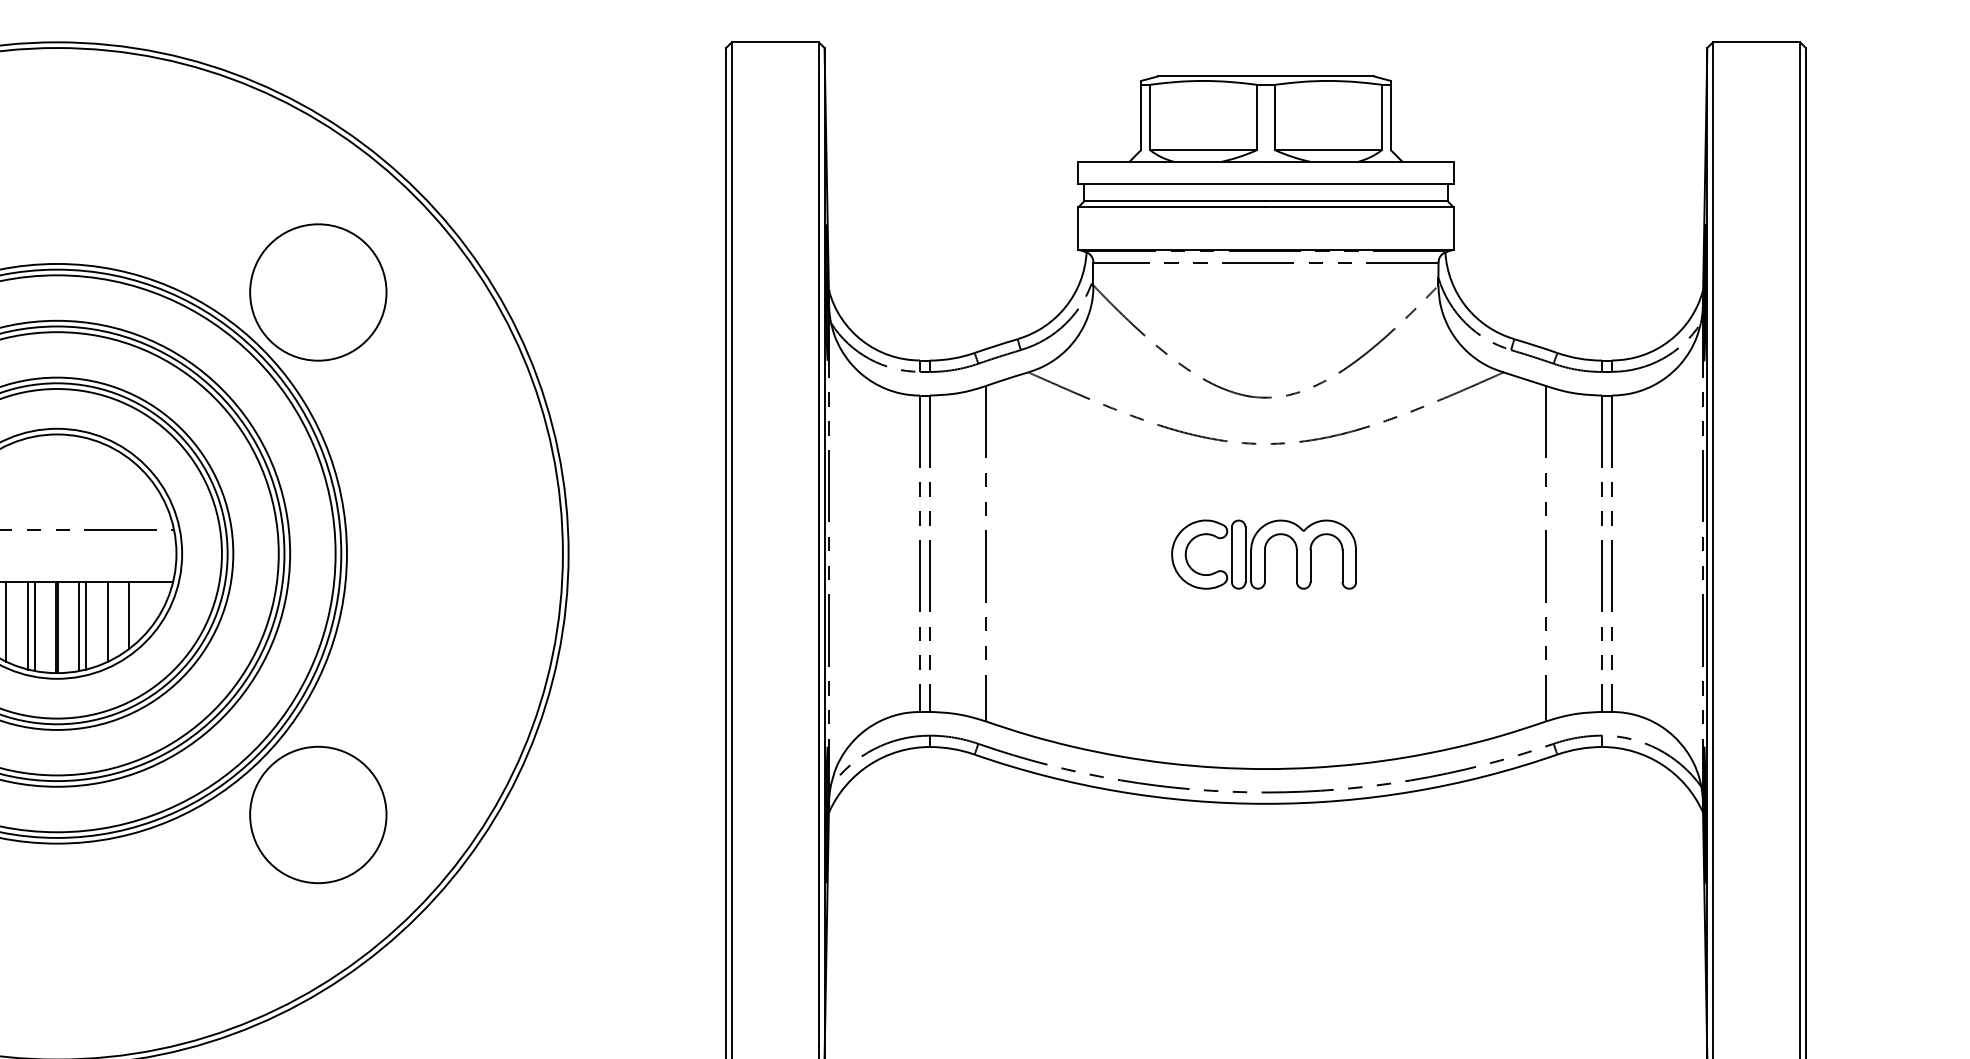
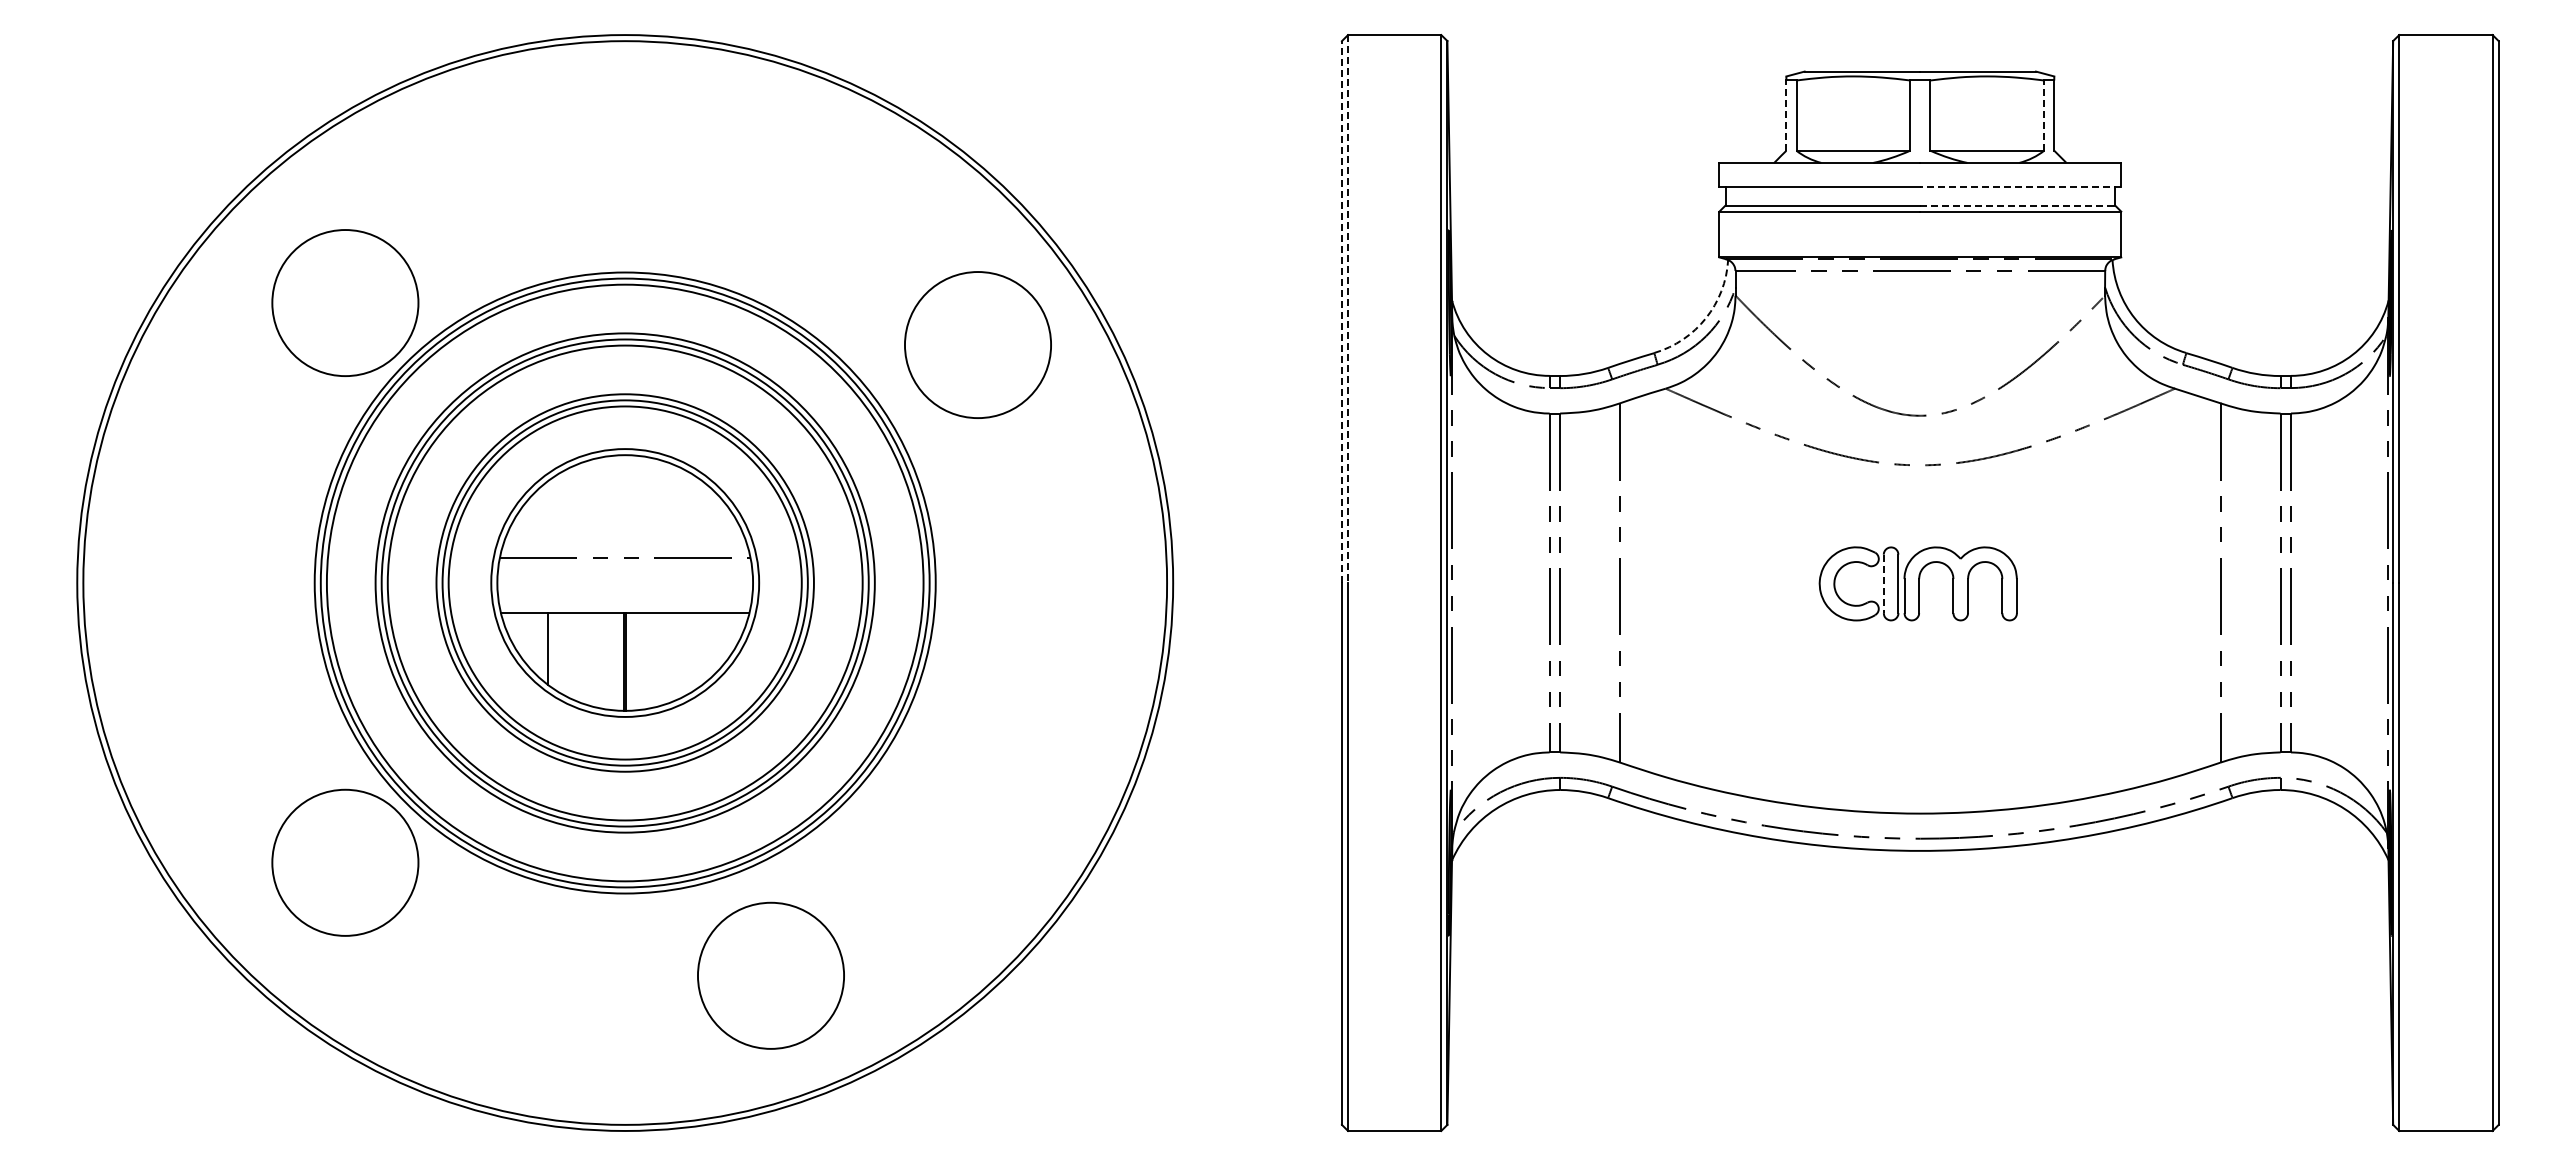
line: (1141, 117) -> (1786, 115), solid -> dashed
line: (1381, 117) -> (2044, 115), solid -> dashed
line: (1359, 184) -> (2020, 187), solid -> dashed
line: (1357, 201) -> (2018, 205), solid -> dashed
circle: (317, 291) -> (977, 344), moved
line: (732, 298) -> (1348, 309), solid -> dashed
line: (725, 301) -> (1341, 312), solid -> dashed
arc: (1065, 306) -> (1705, 318), solid -> dashed
line: (1231, 555) -> (1883, 584), solid -> dashed
line: (129, 615) -> (702, 649), removed
line: (6, 621) -> (570, 655), removed
line: (107, 621) -> (679, 655), removed
line: (28, 625) -> (594, 659), removed
line: (86, 625) -> (656, 659), removed
line: (35, 626) -> (601, 660), removed
line: (78, 626) -> (648, 660), removed
circle: (317, 814) -> (770, 975), moved

